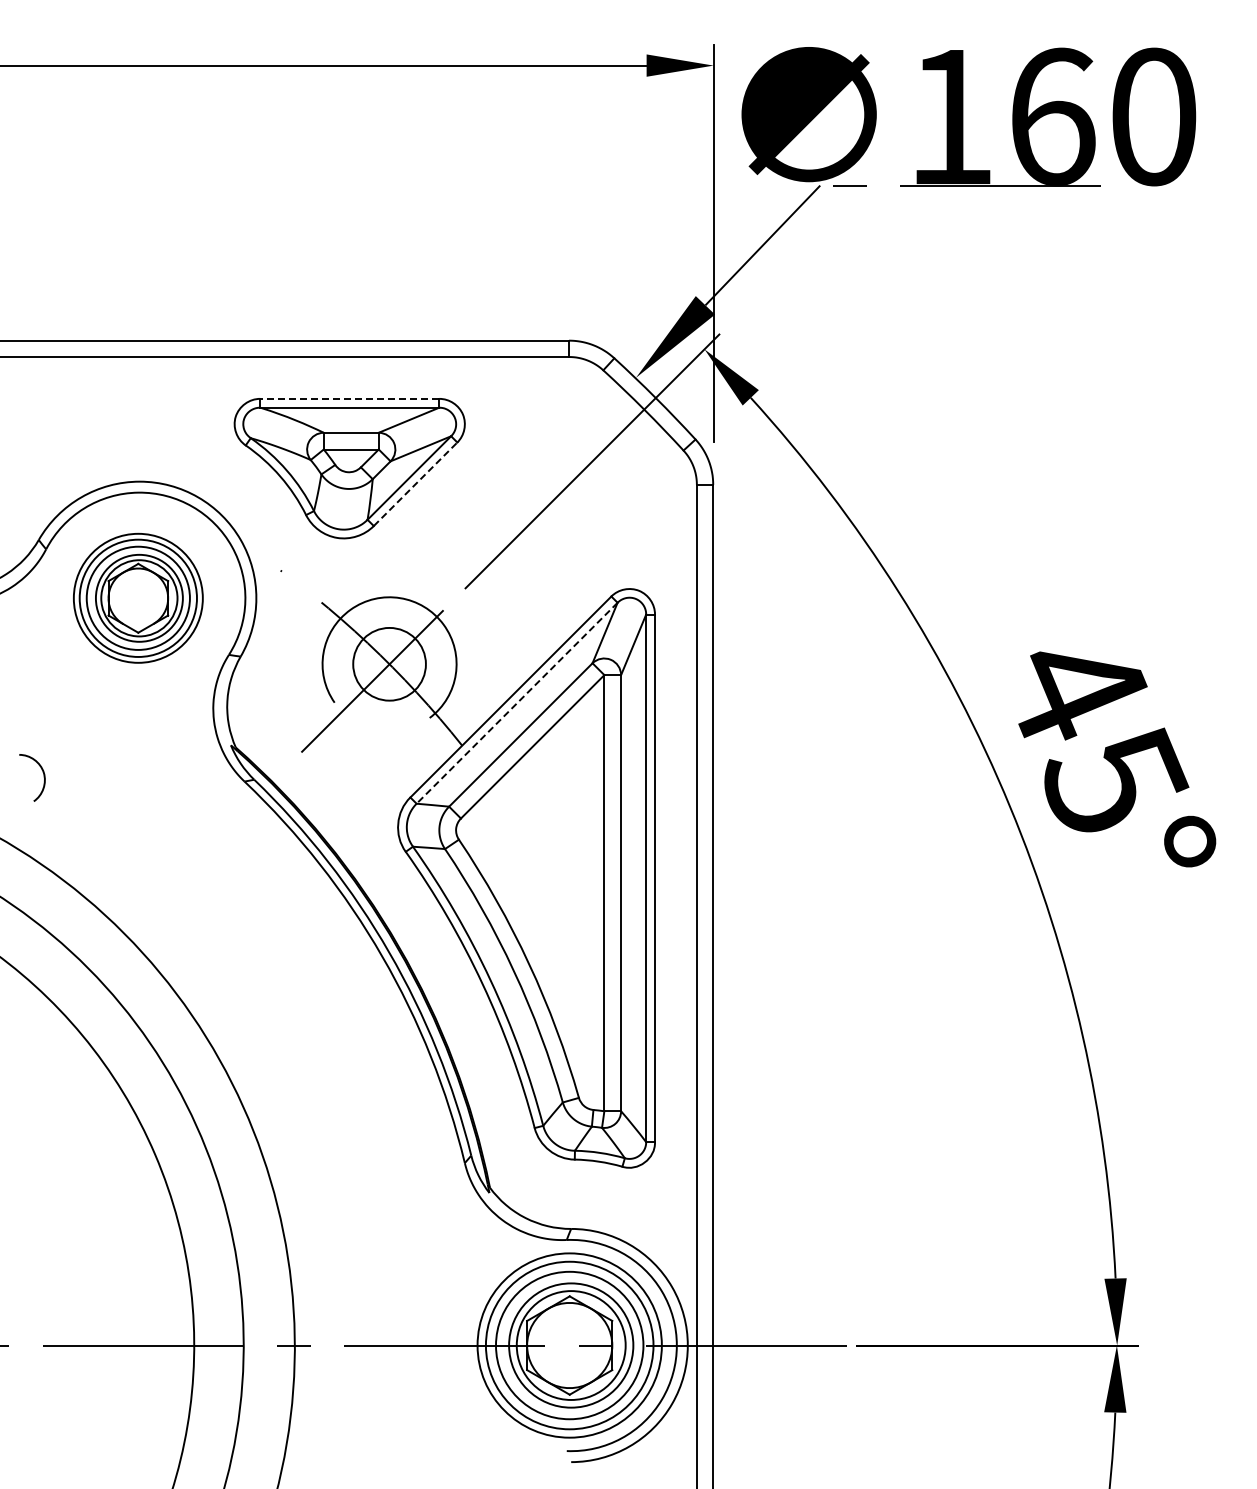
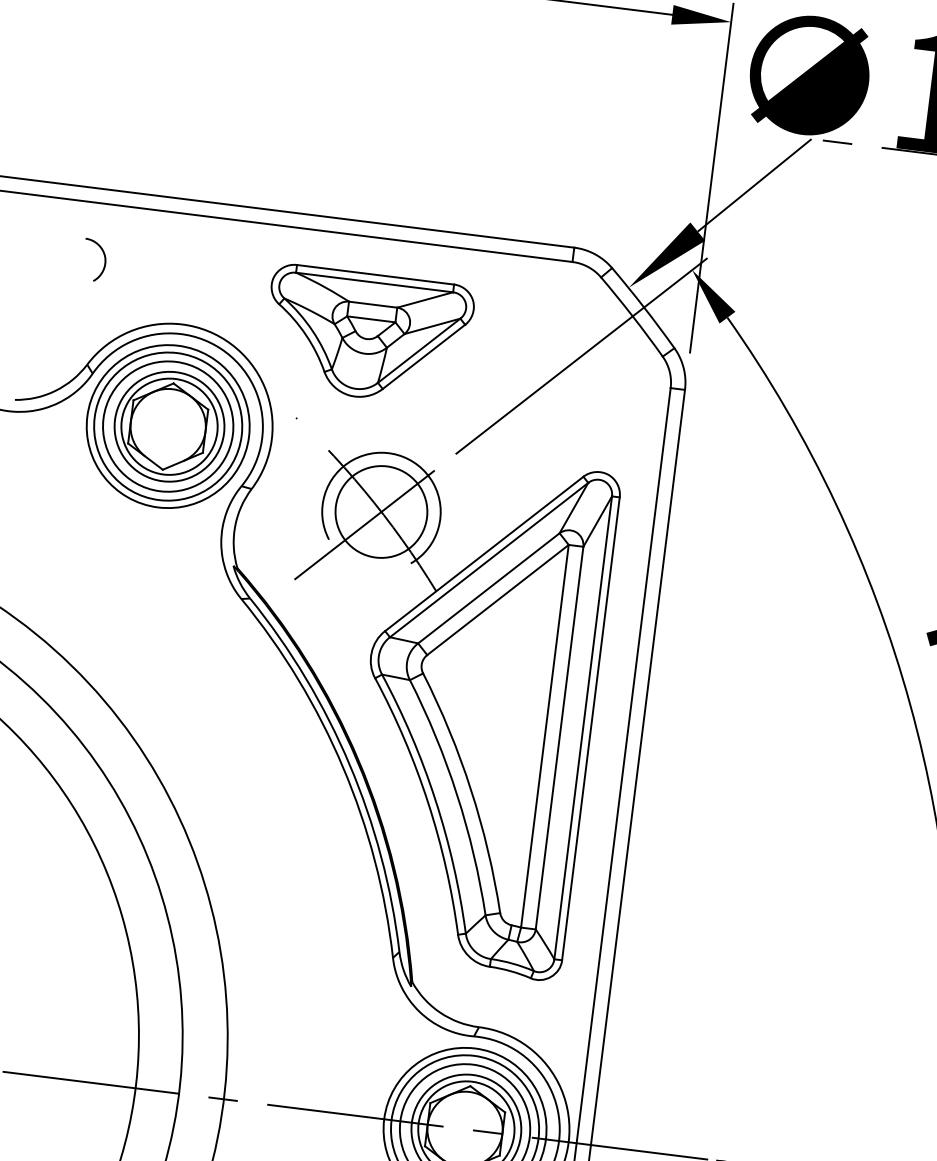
line: (349, 398) -> (375, 274), dashed -> solid
line: (415, 483) -> (423, 356), dashed -> solid
part: (138, 598) -> (168, 426), size x1.43
circle: (389, 664) -> (381, 512), size x1.43
line: (516, 703) -> (488, 560), dashed -> solid
curve: (43, 777) -> (104, 261), moved

